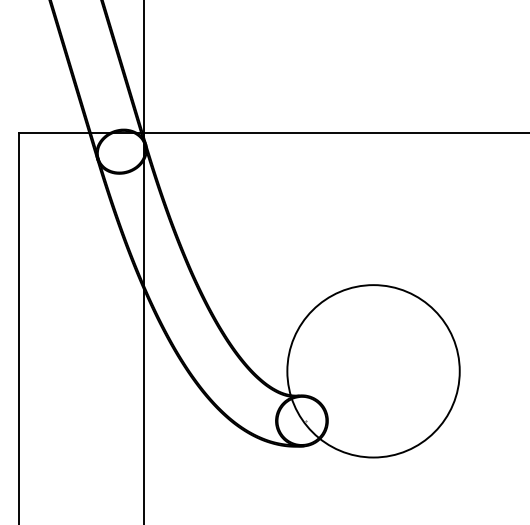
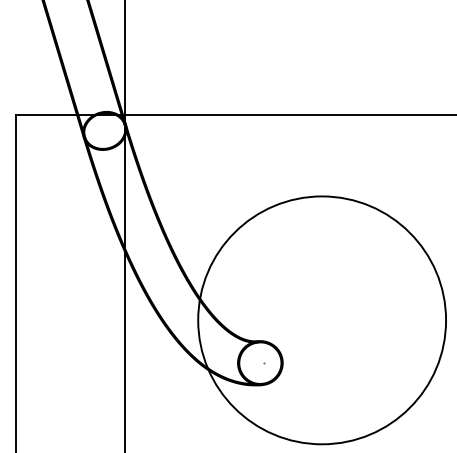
circle: (373, 371) -> (322, 320), size x1.67

